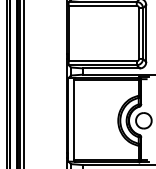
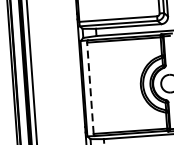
line: (74, 119) -> (90, 87), solid -> dashed

